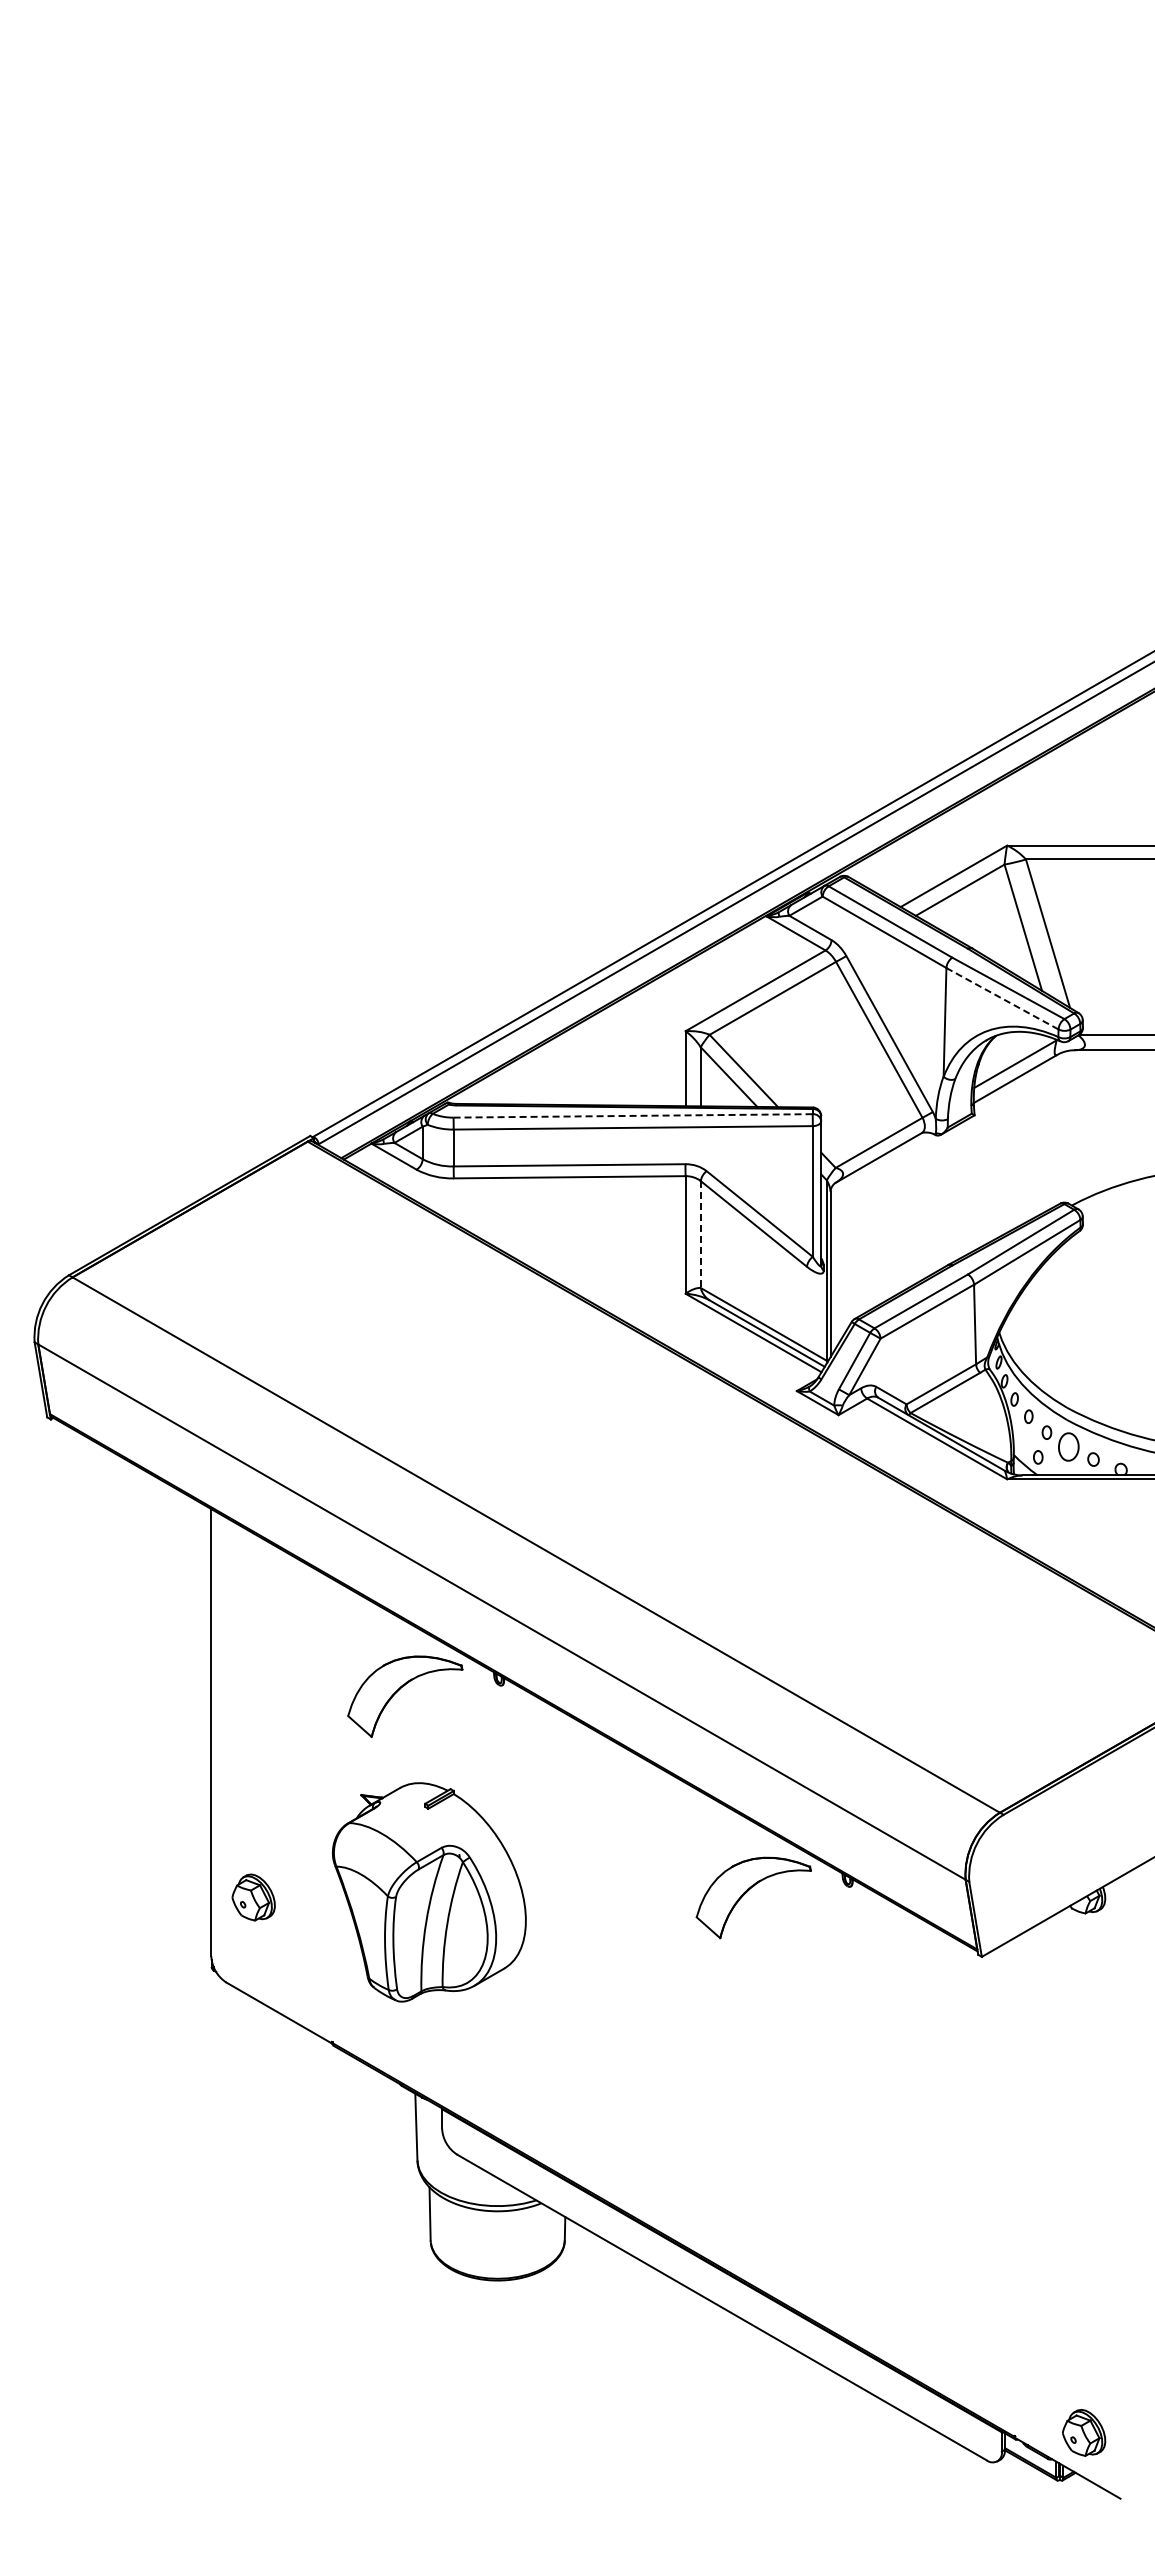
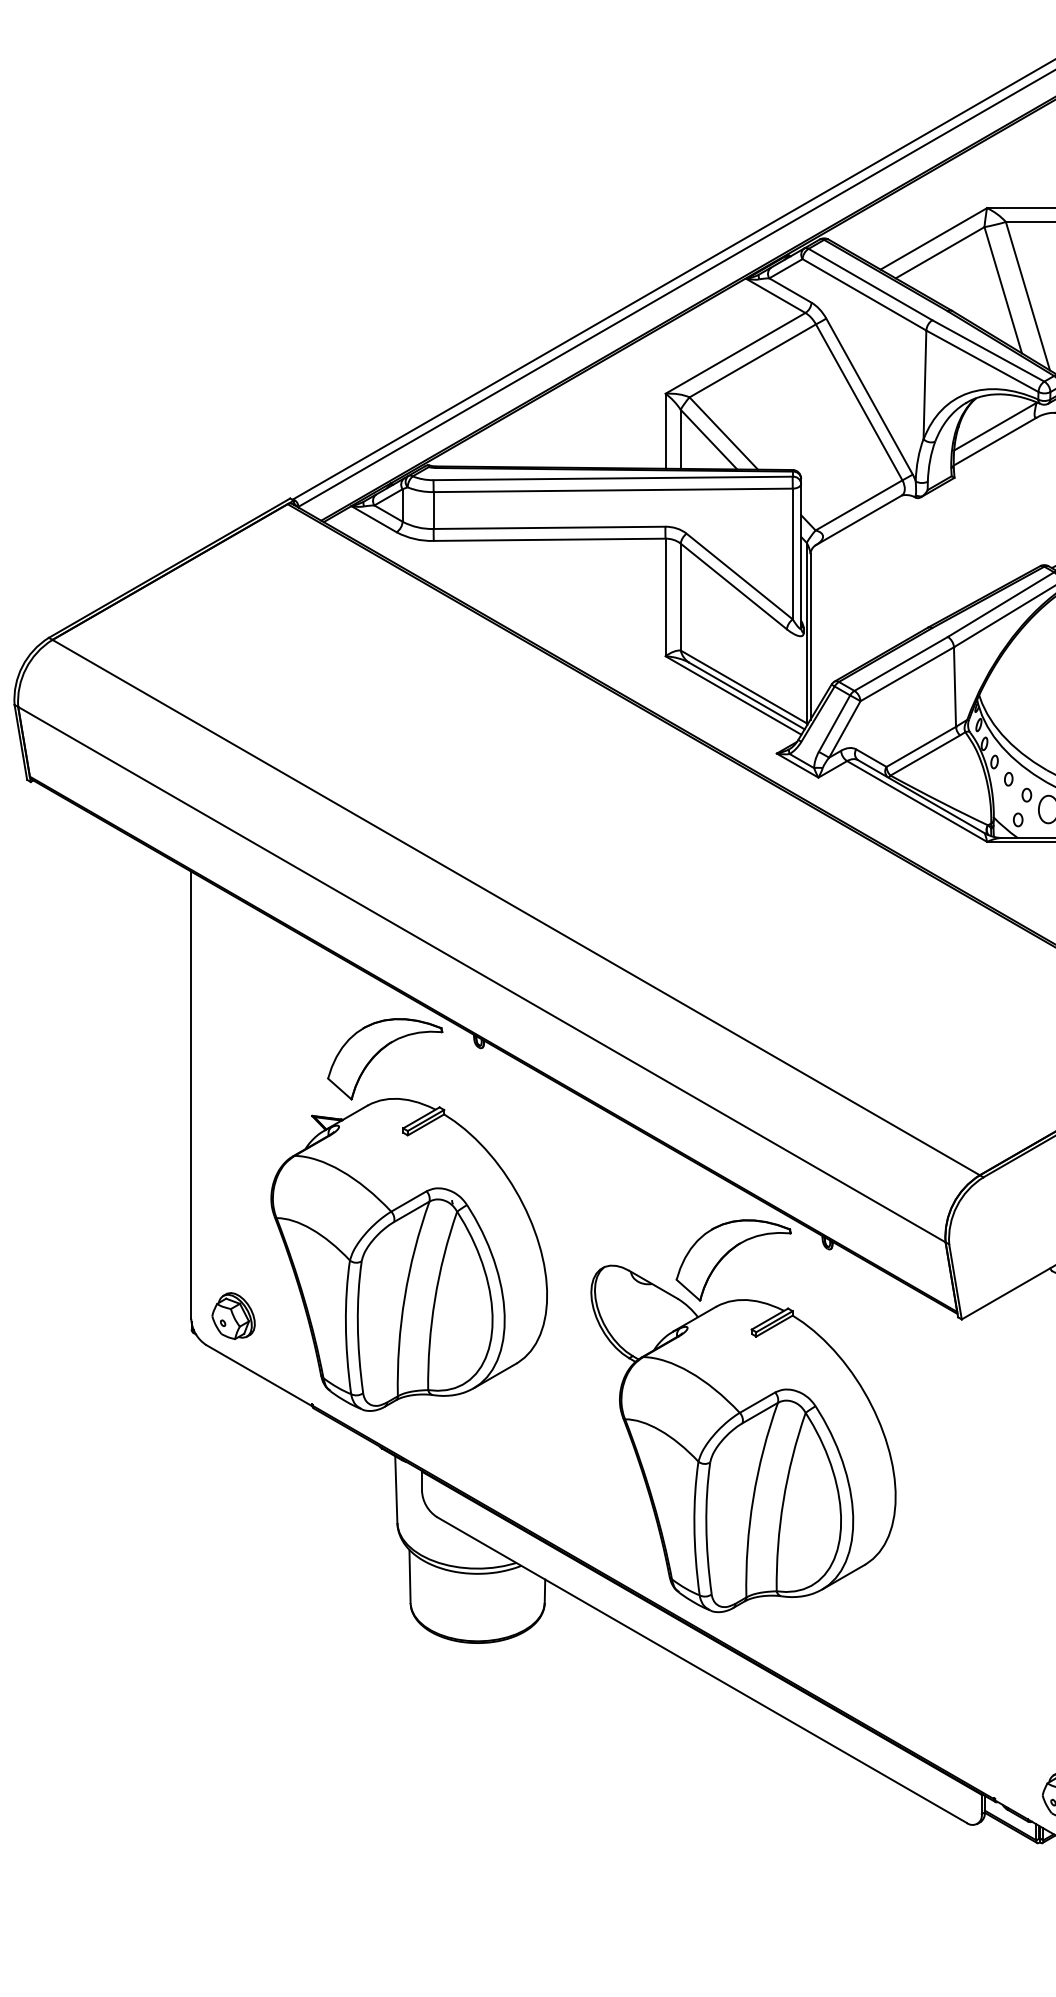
line: (1002, 998) -> (982, 361), dashed -> solid
line: (633, 1115) -> (613, 478), dashed -> solid
line: (700, 1235) -> (680, 598), dashed -> solid
part: (429, 1892) -> (409, 1255), size x1.43
part: (253, 1897) -> (233, 1316), moved
part: (763, 2076) -> (743, 1439), added

